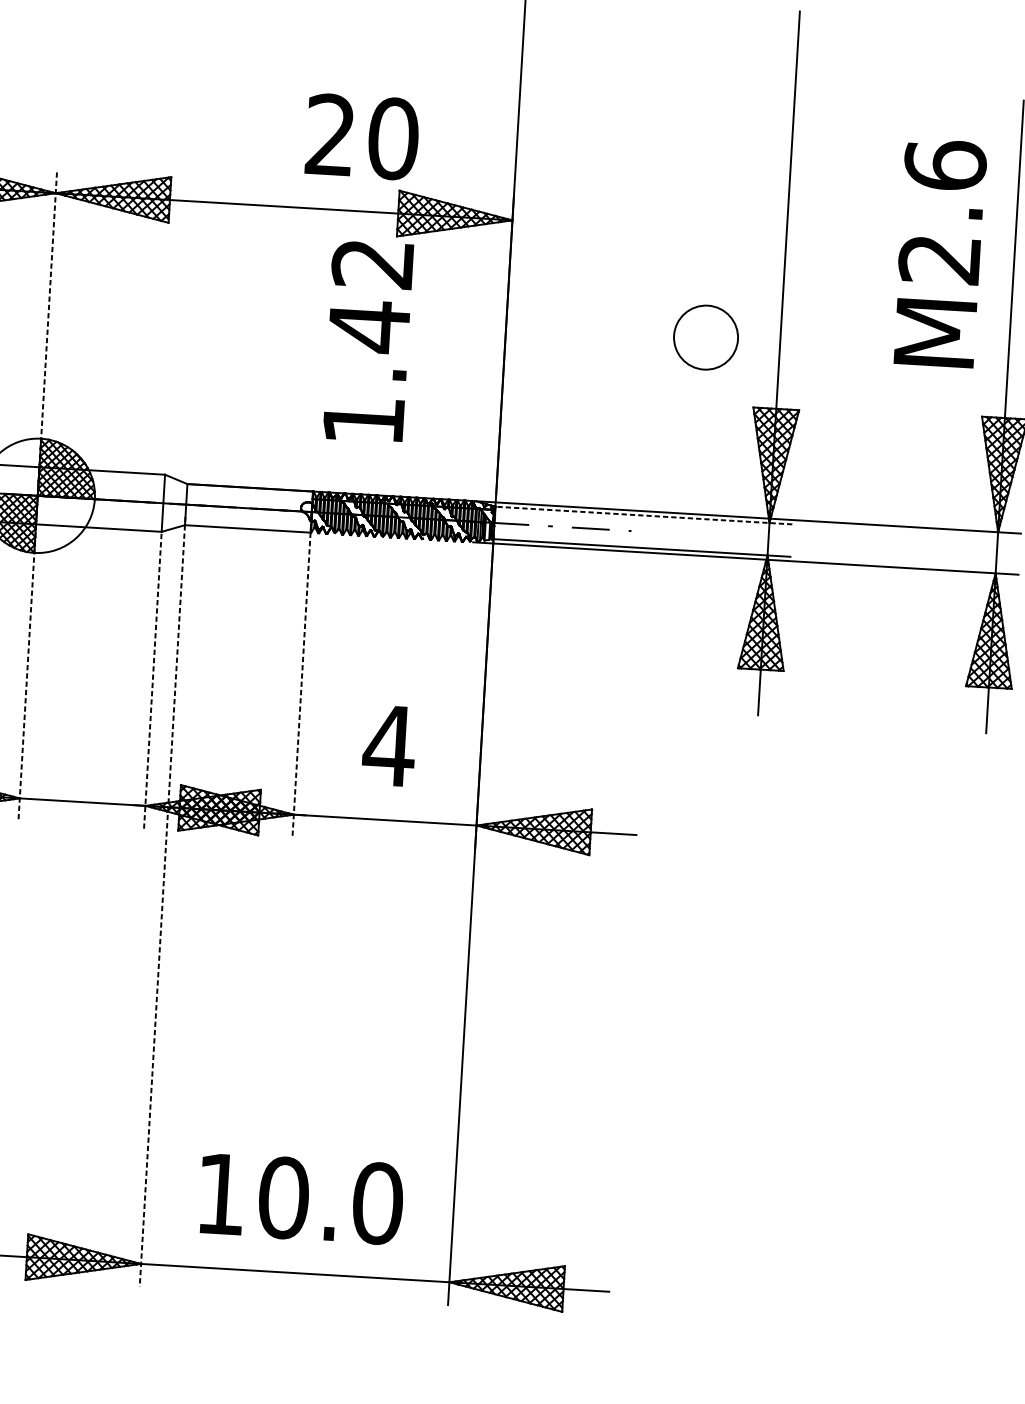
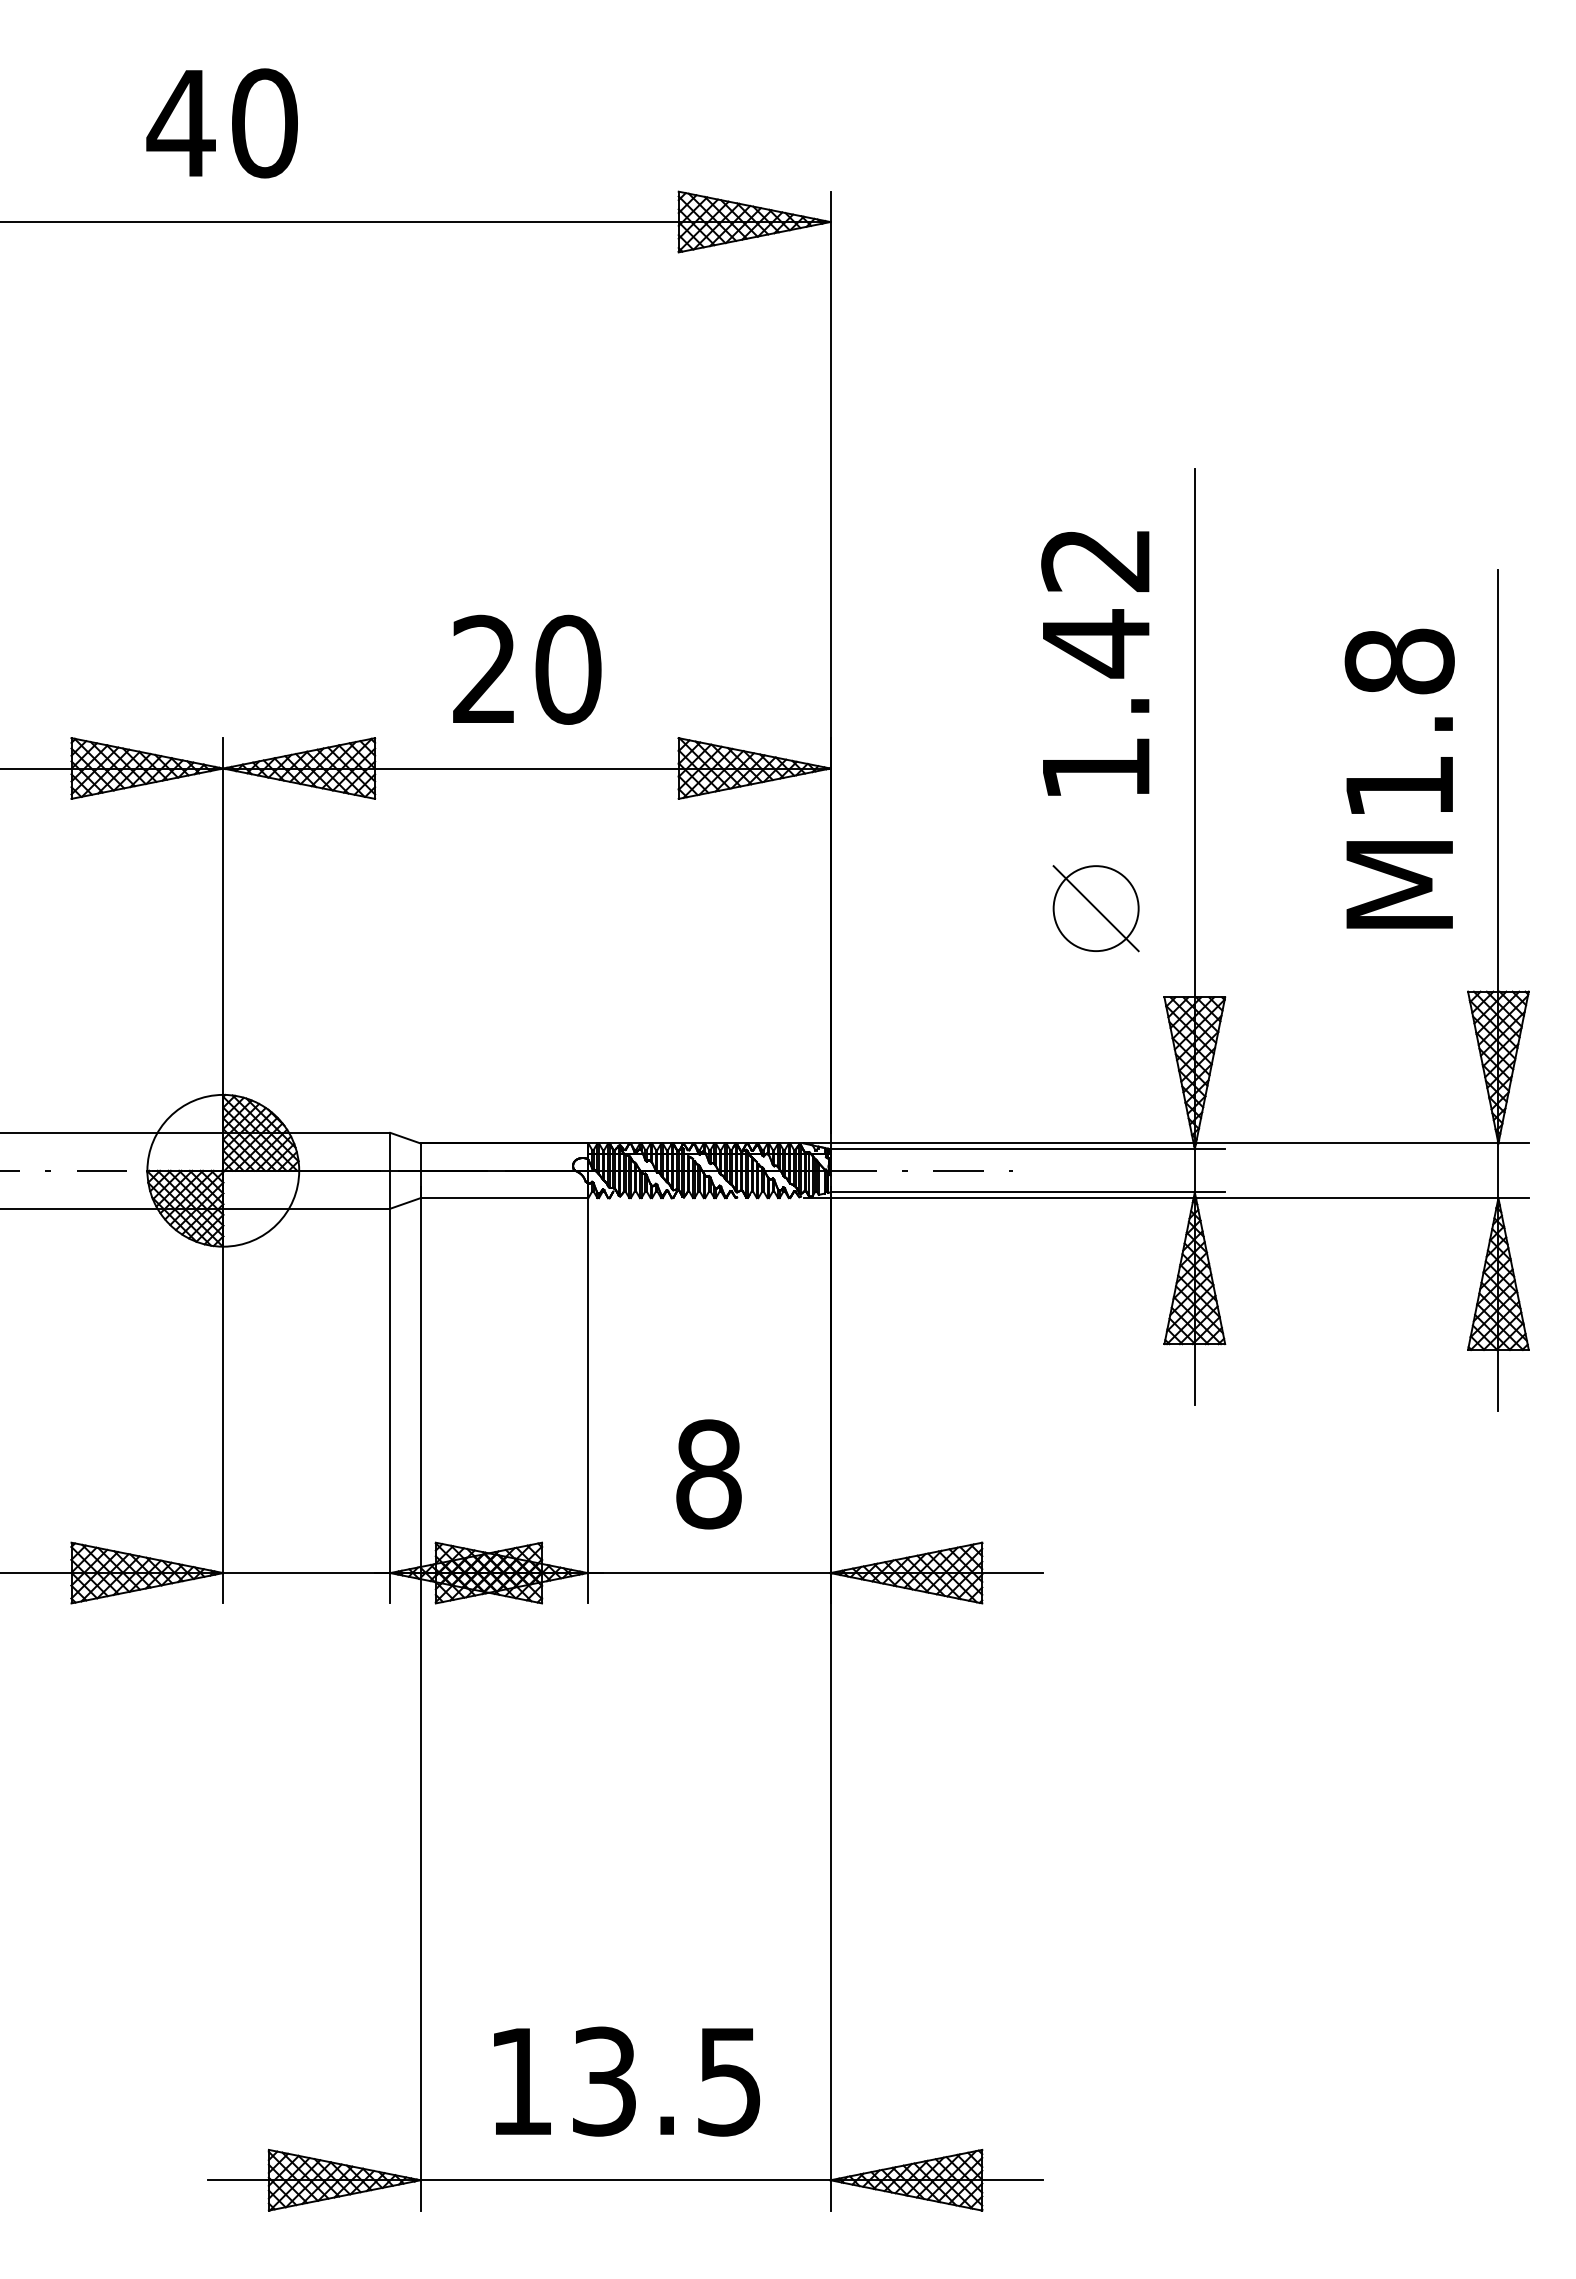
text: (362, 136) -> (527, 669), moved
text: (942, 211) -> (1399, 723), M2.6 -> M1.8
line: (48, 318) -> (223, 935), dashed -> solid
line: (705, 337) -> (1095, 908), added
text: (367, 341) -> (1095, 663), moved
line: (643, 515) -> (1027, 1149), dashed -> solid
line: (27, 673) -> (223, 1406), dashed -> solid
line: (153, 679) -> (390, 1405), dashed -> solid
line: (301, 681) -> (587, 1395), dashed -> solid
text: (389, 745) -> (708, 1474), 4 -> 8
line: (162, 901) -> (420, 1698), dashed -> solid
text: (330, 1200) -> (666, 2081), 10.0 -> 13.5

